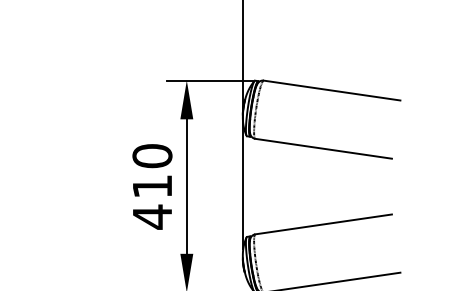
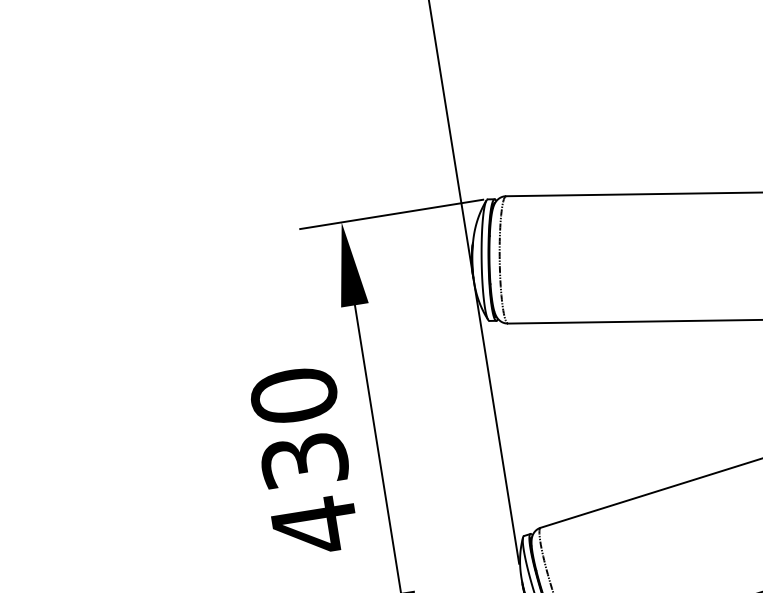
text: (152, 186) -> (304, 460), 410 -> 430

